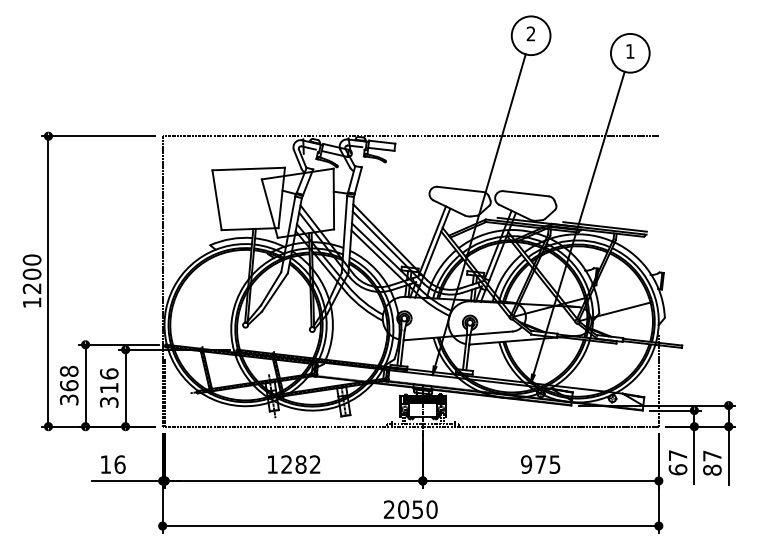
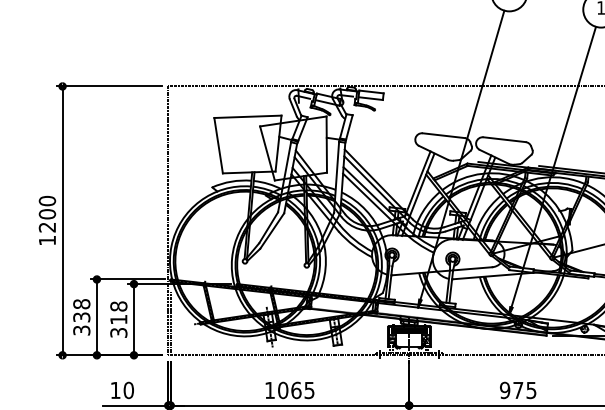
text: (109, 373) -> (119, 306), 316 -> 318
text: (68, 385) -> (81, 317), 368 -> 338
text: (119, 464) -> (128, 390), 16 -> 10
text: (300, 464) -> (295, 390), 1282 -> 1065

